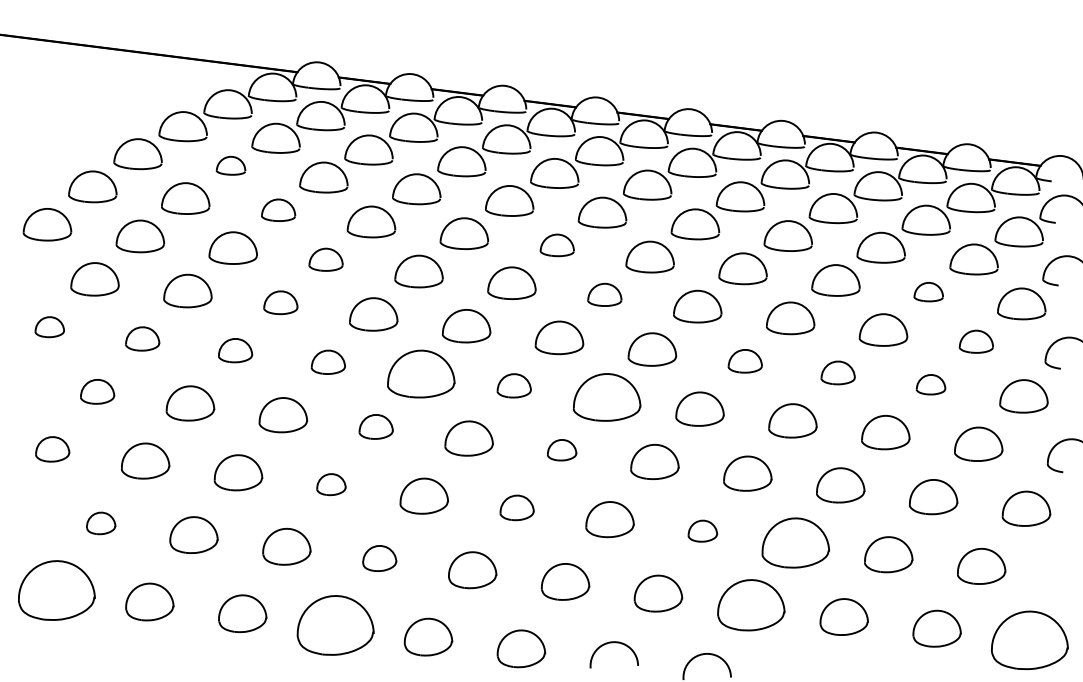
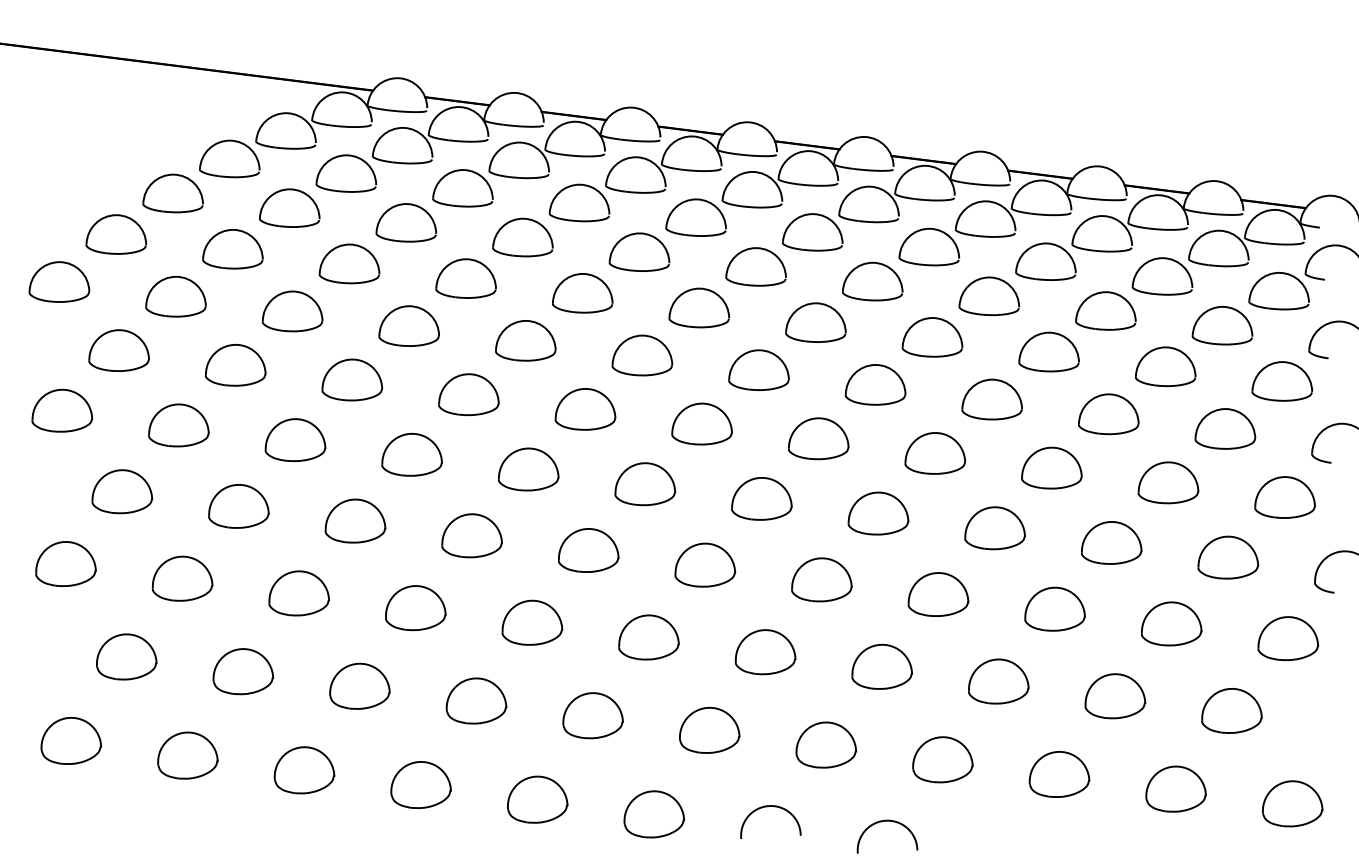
part: (230, 165) -> (289, 207), size x1.67
part: (278, 209) -> (349, 263), size x1.43
part: (557, 244) -> (699, 307), size x1.43
part: (325, 259) -> (408, 325), size x1.43
part: (928, 292) -> (1165, 366), size x1.67
part: (604, 294) -> (758, 369), size x1.43
part: (280, 302) -> (352, 379), size x1.43
part: (49, 327) -> (62, 410), size x1.67
part: (142, 339) -> (178, 425), size x1.43
part: (976, 341) -> (1225, 428), size x1.43
part: (235, 350) -> (295, 439), size x1.43
part: (745, 361) -> (935, 453), size x1.43
part: (327, 362) -> (411, 454), size x1.43
part: (837, 372) -> (1051, 467), size x1.43
part: (421, 374) -> (528, 469), size x0.71
part: (931, 384) -> (1168, 482), size x1.67
part: (514, 386) -> (645, 484), size x1.43
part: (97, 391) -> (122, 491), size x1.43
part: (606, 397) -> (761, 498), size x0.71
part: (375, 426) -> (471, 535), size x1.43
part: (52, 448) -> (65, 563), size x1.43
part: (562, 449) -> (705, 564), size x1.67
part: (331, 484) -> (415, 608), size x1.67
part: (516, 507) -> (648, 637), size x1.43
part: (100, 523) -> (126, 656), size x1.67
part: (702, 531) -> (881, 666), size x1.67
part: (795, 542) -> (998, 681), size x0.71
part: (379, 558) -> (476, 700), size x1.43
part: (57, 589) -> (71, 740), size x0.62
part: (751, 605) -> (942, 759), size x0.71
part: (335, 625) -> (420, 784), size x0.62
part: (1029, 640) -> (1292, 803), size x0.62

